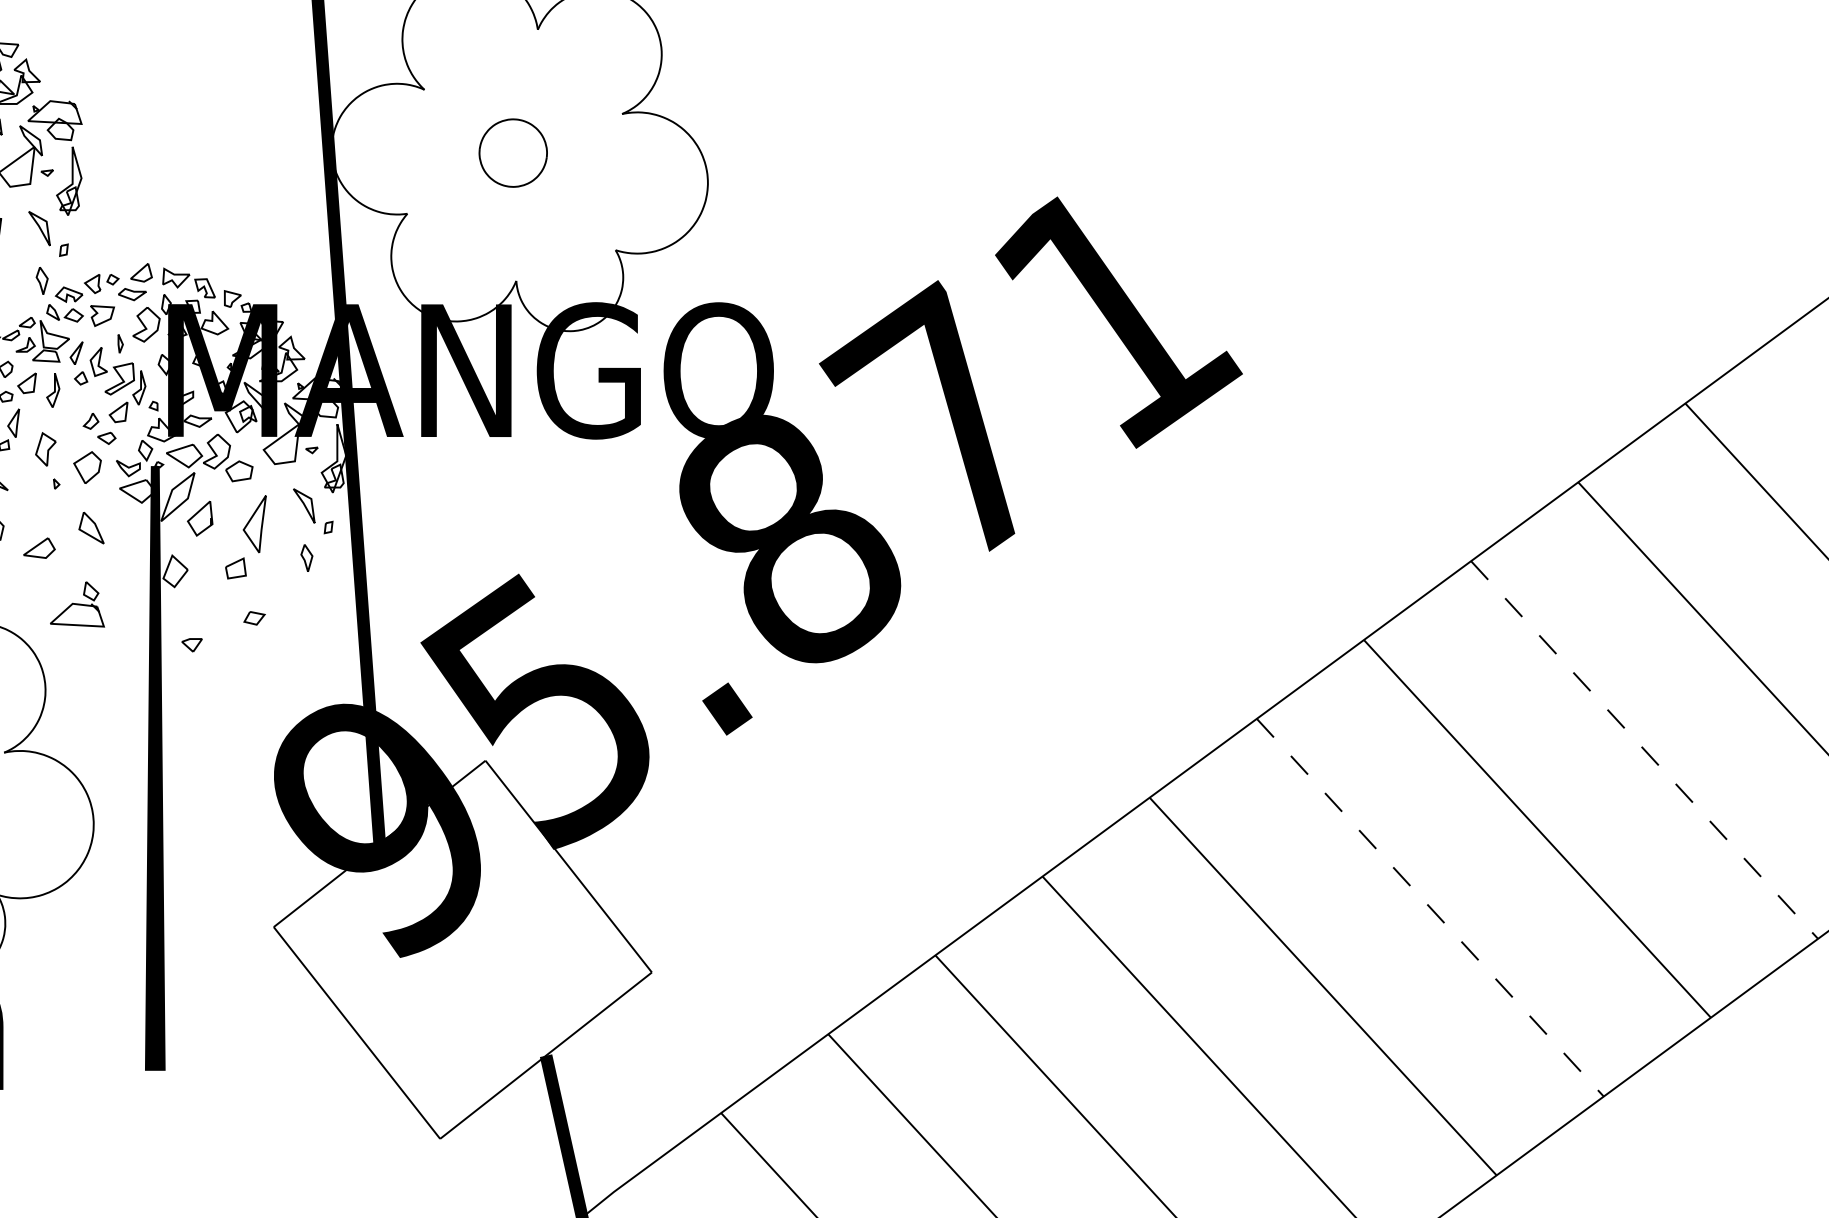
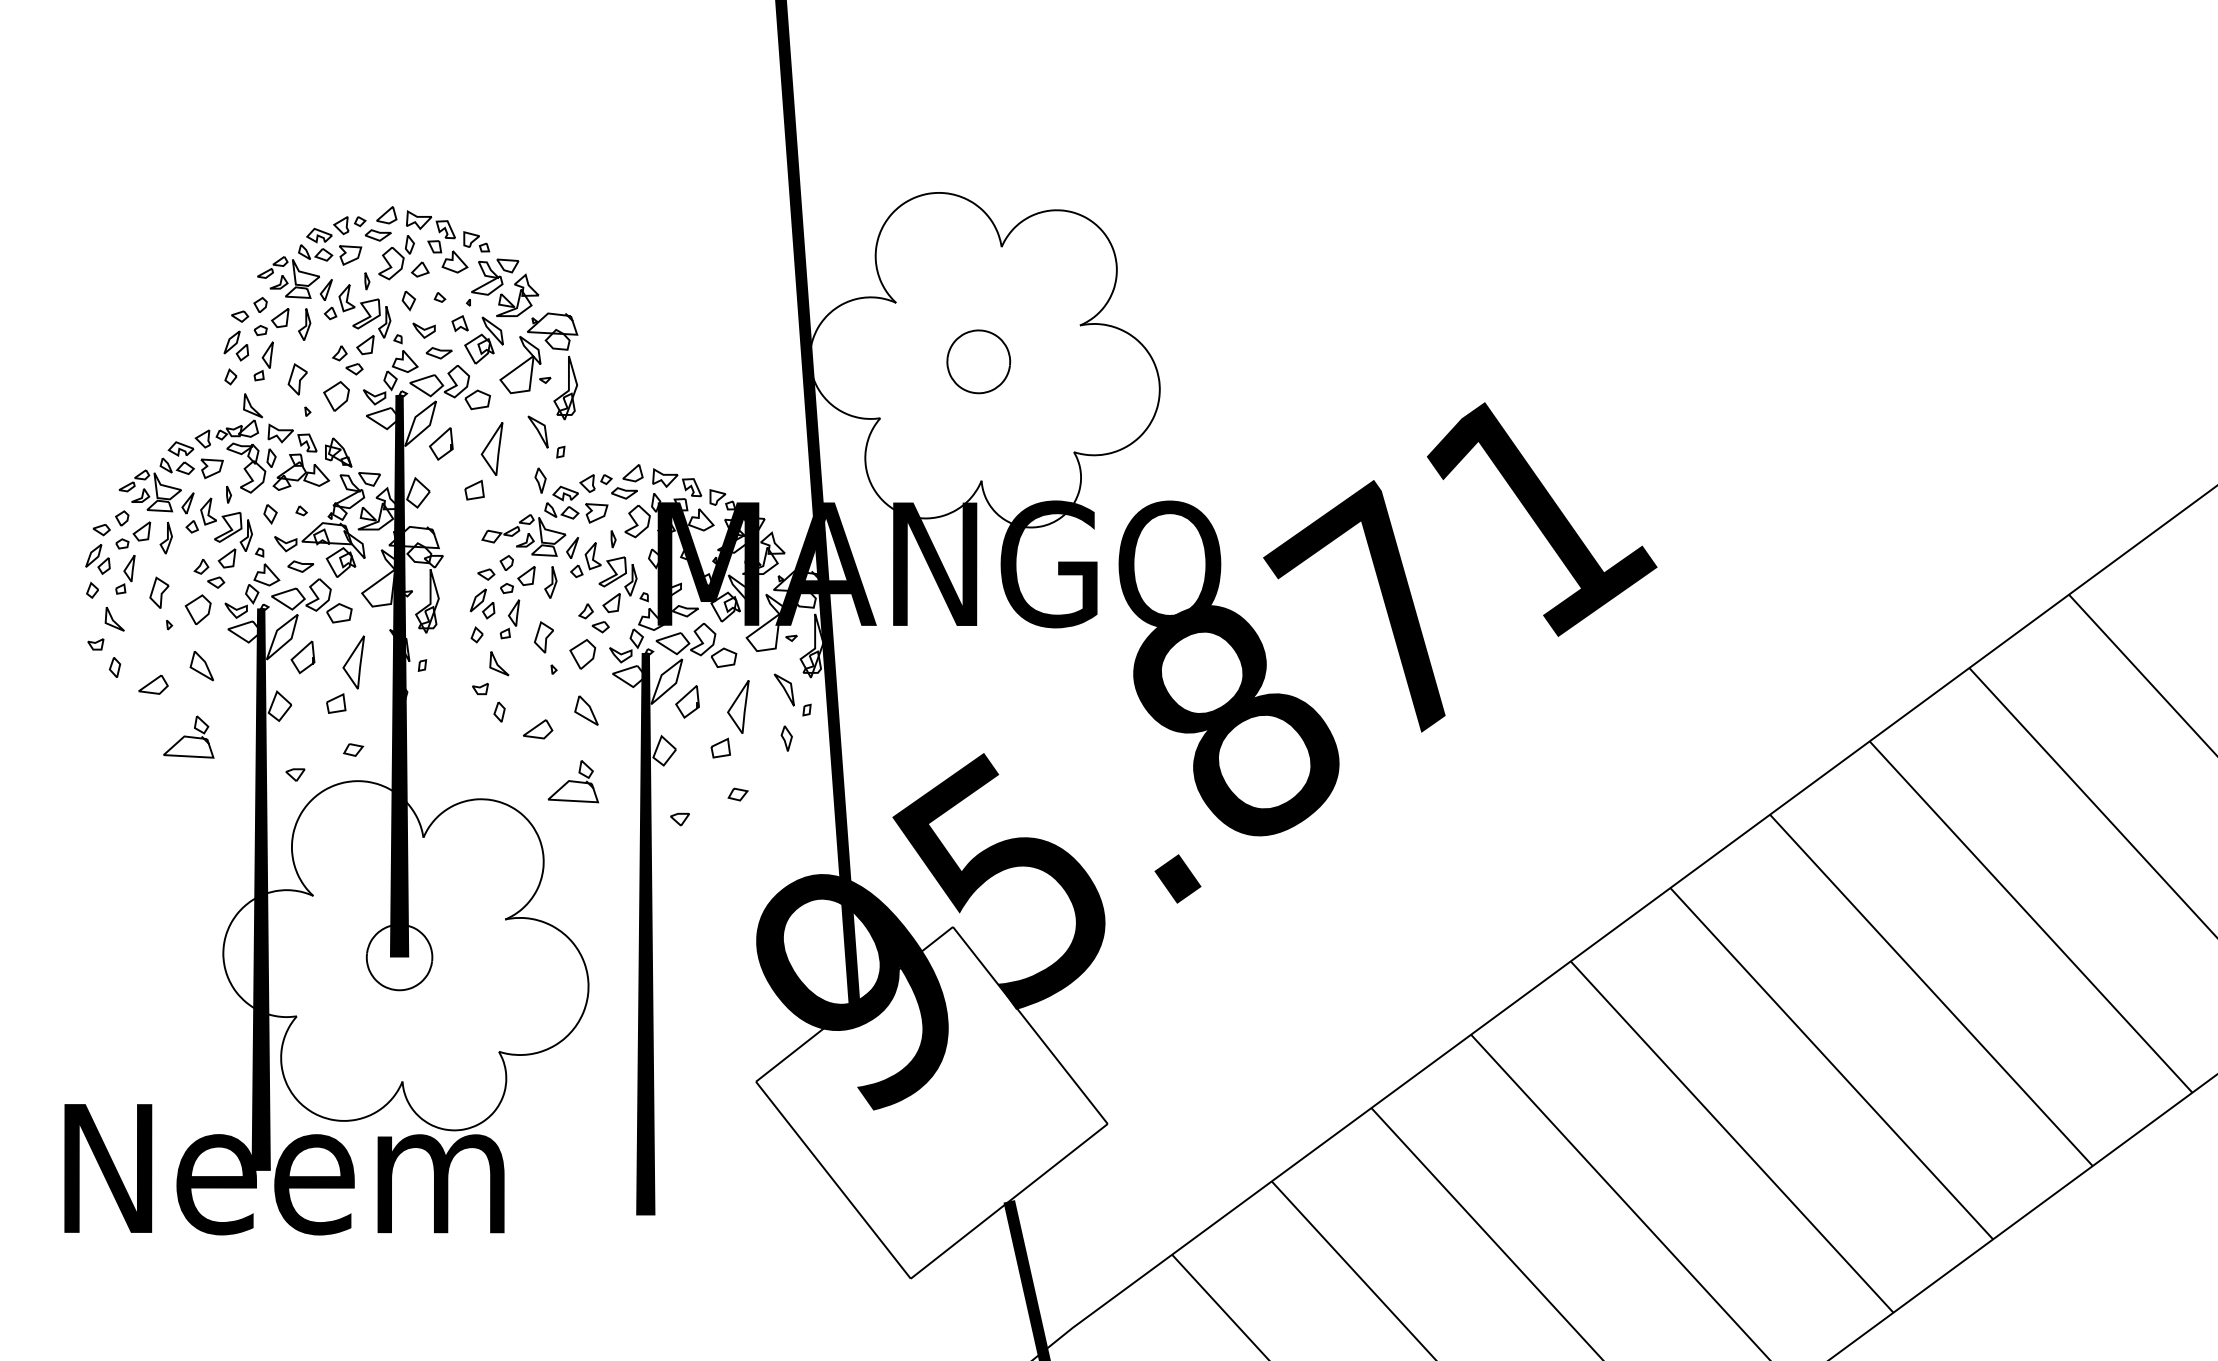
line: (1645, 750) -> (2031, 917), dashed -> solid
line: (1430, 907) -> (1831, 1063), dashed -> solid

